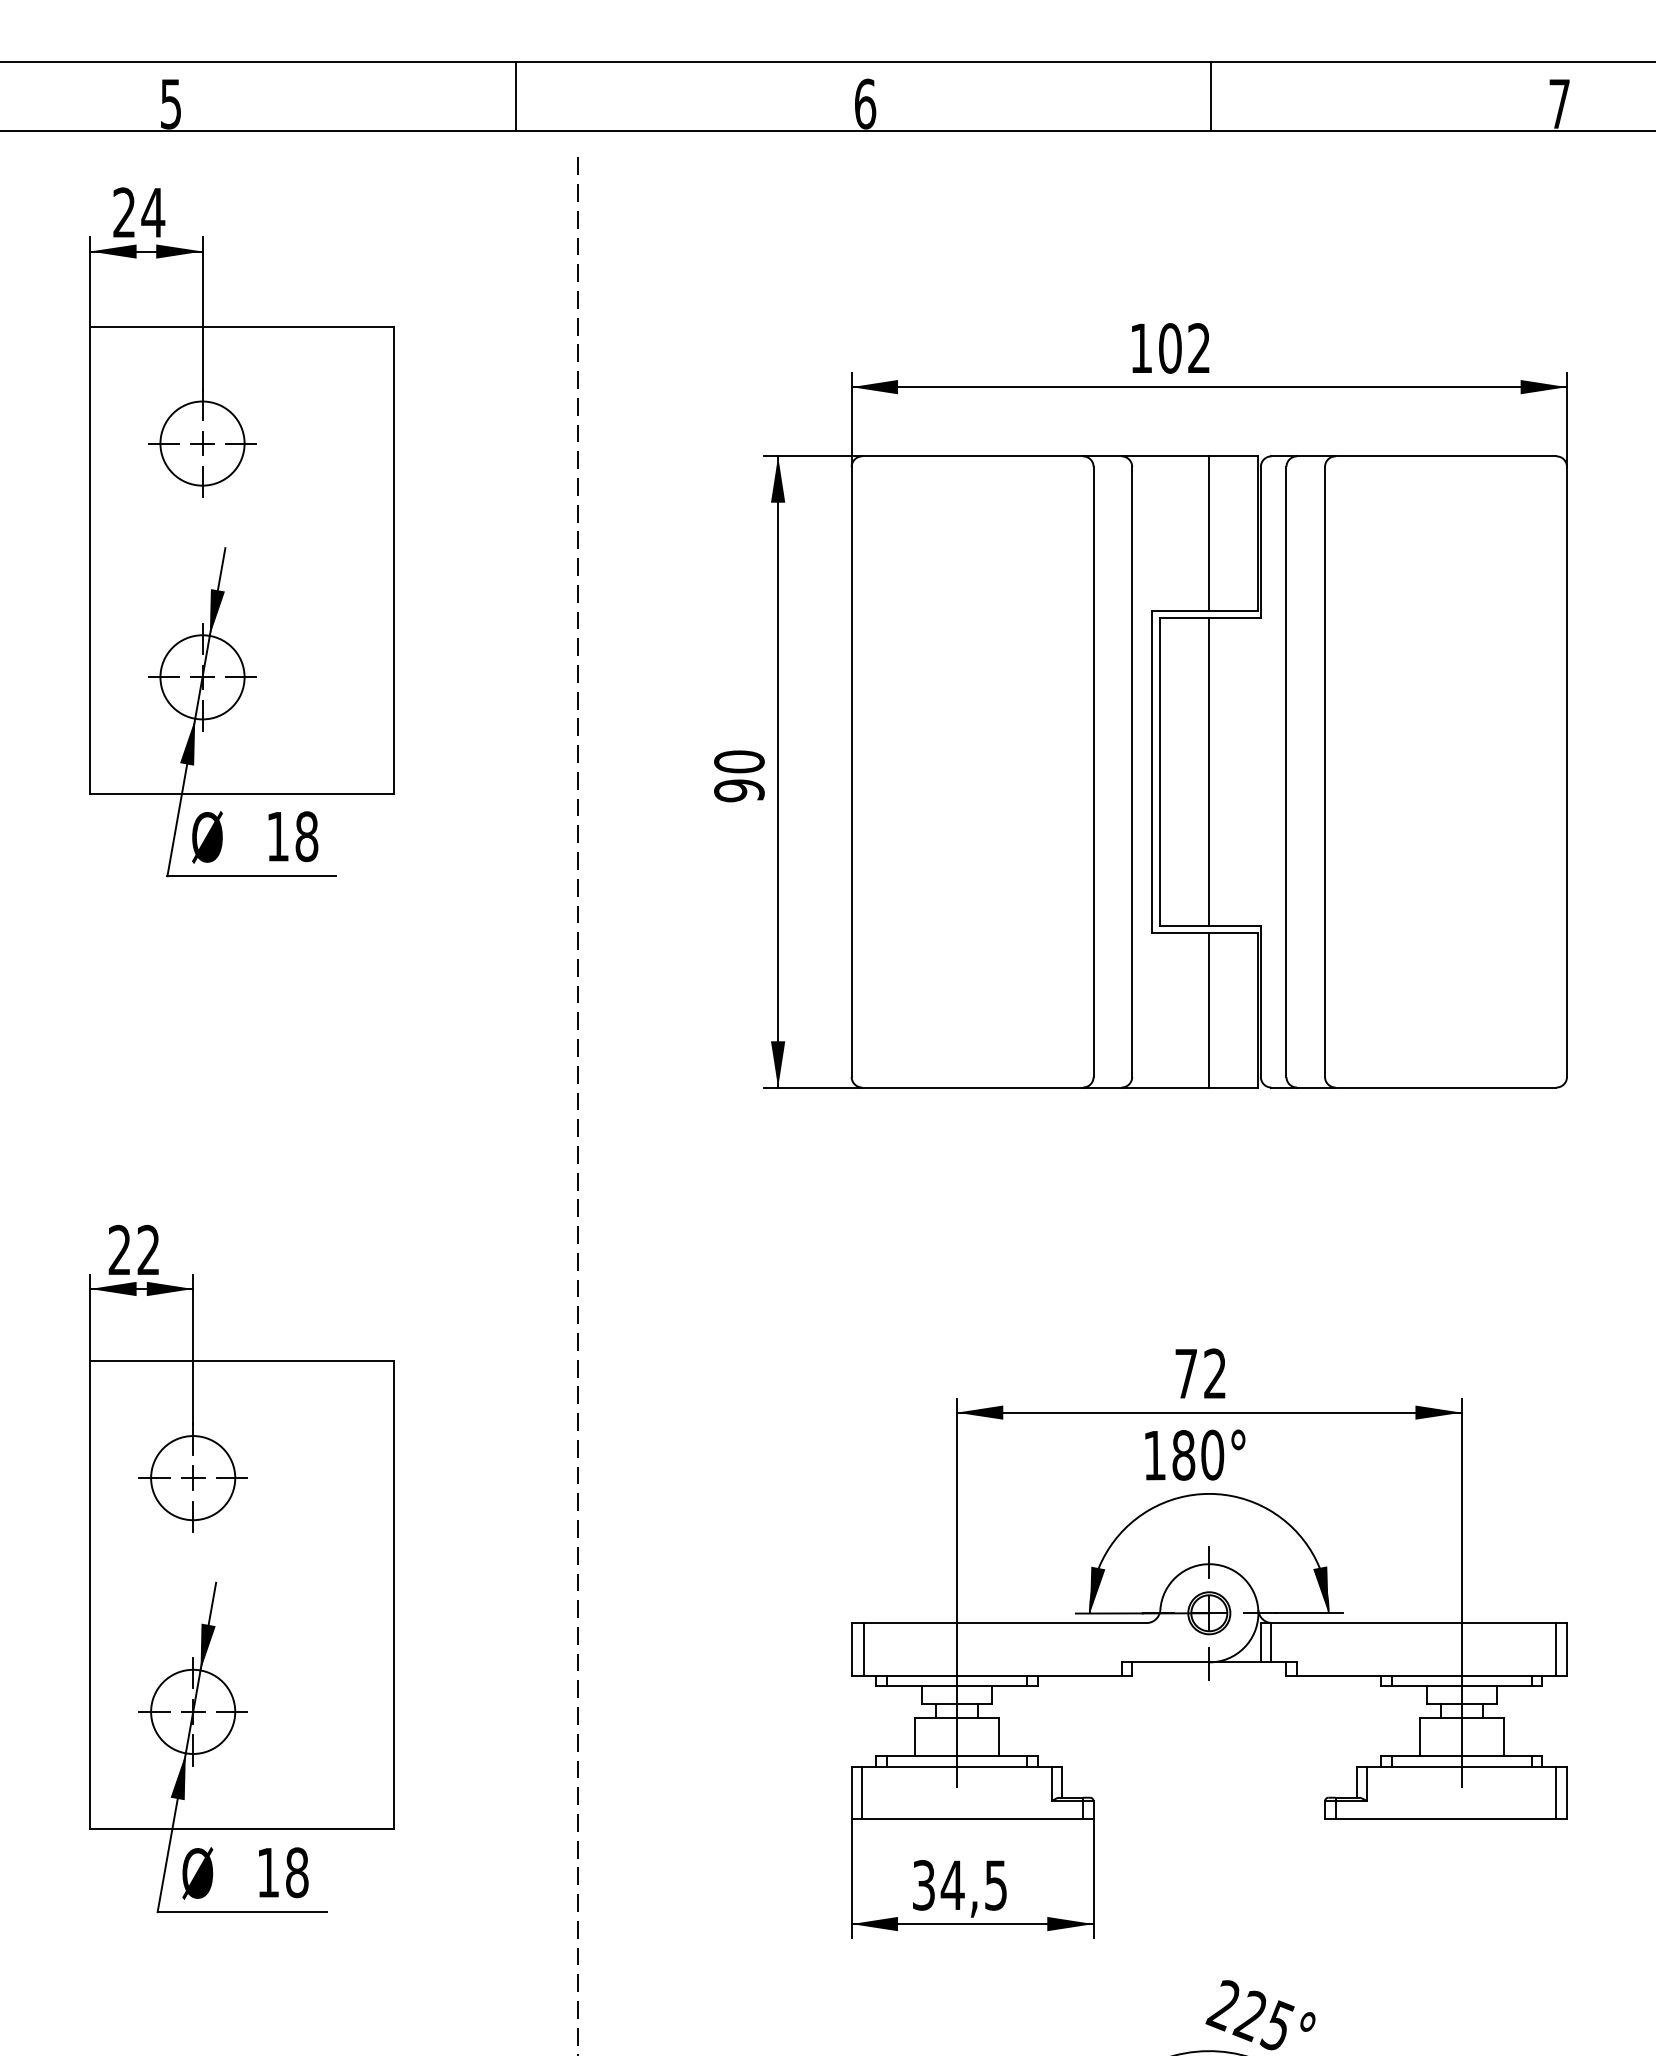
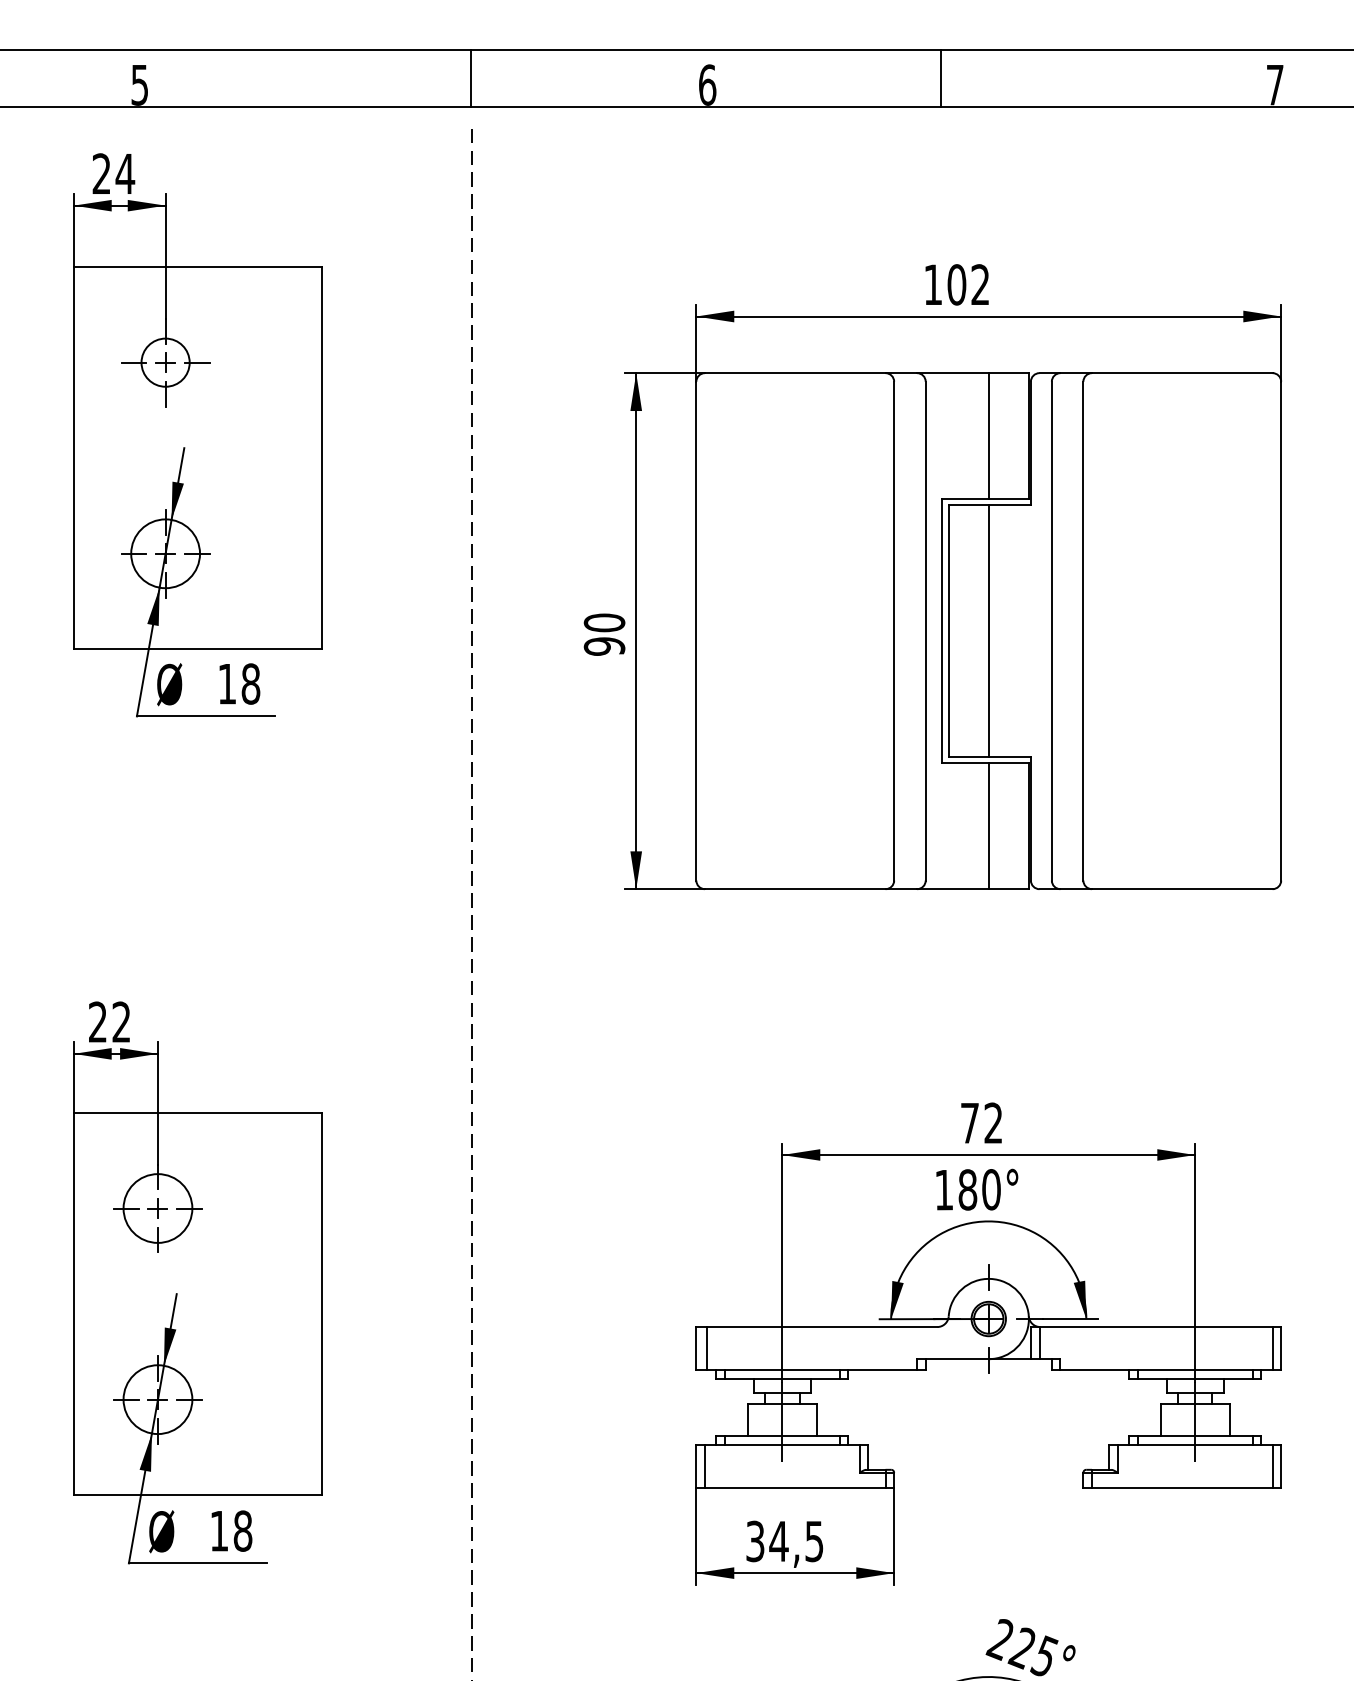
line: (516, 96) -> (471, 78), moved
line: (1210, 96) -> (940, 78), moved
circle: (202, 443) -> (165, 362), size x0.7

